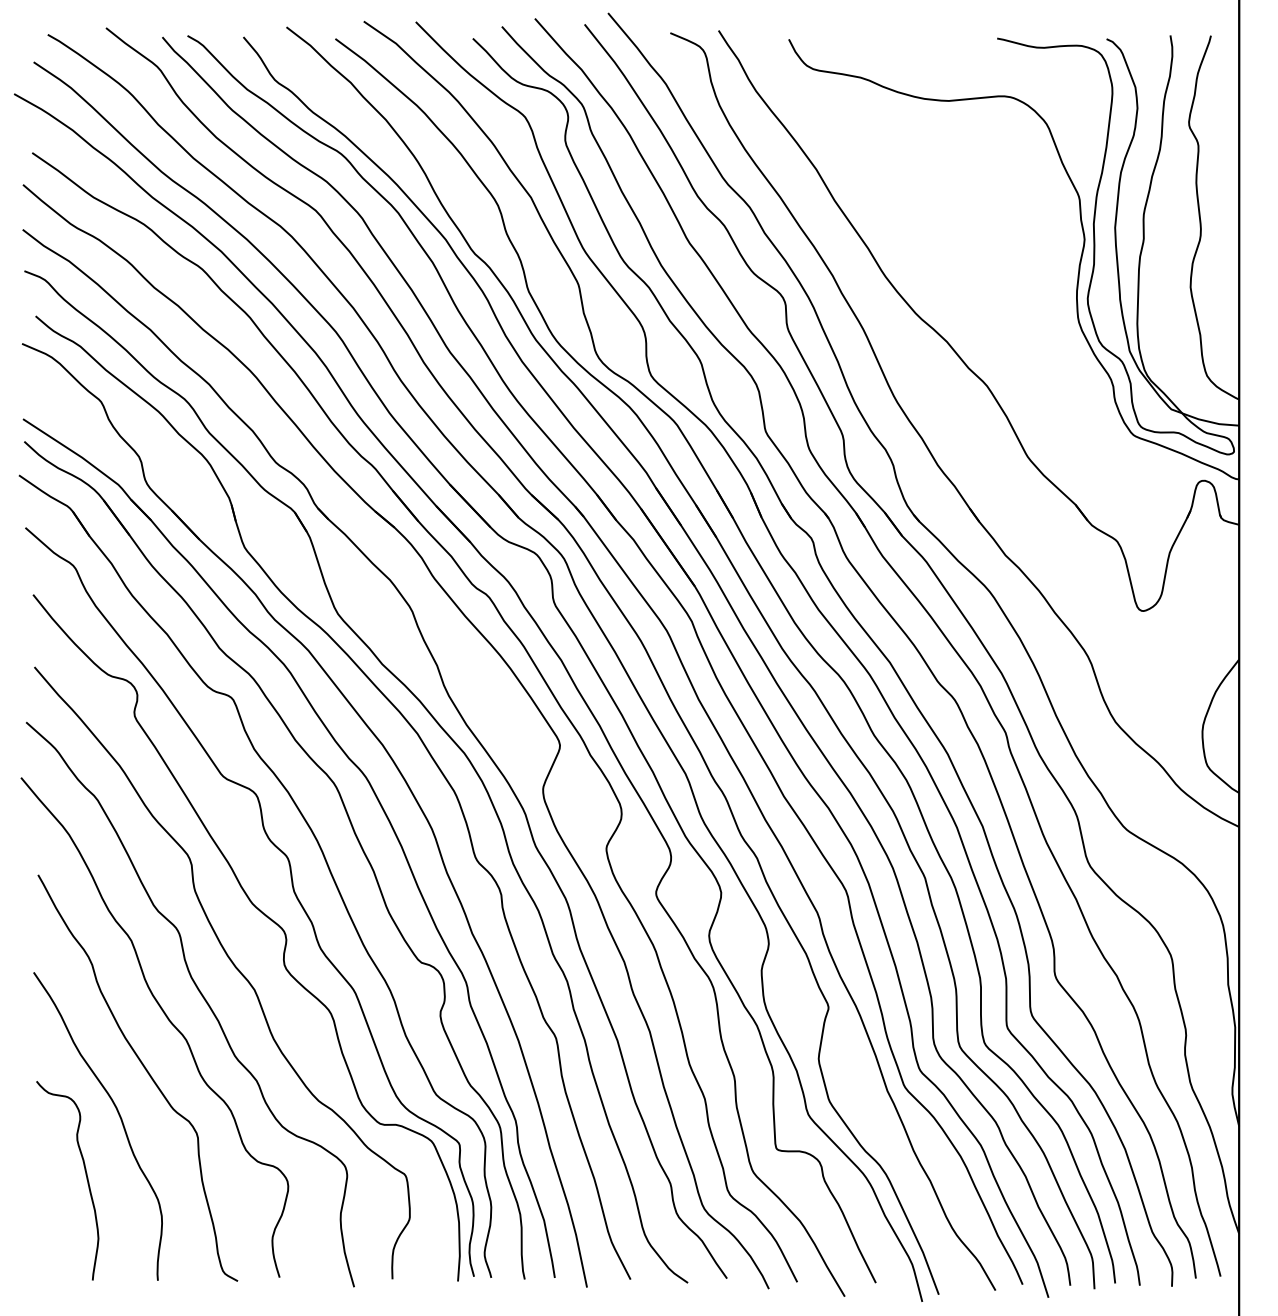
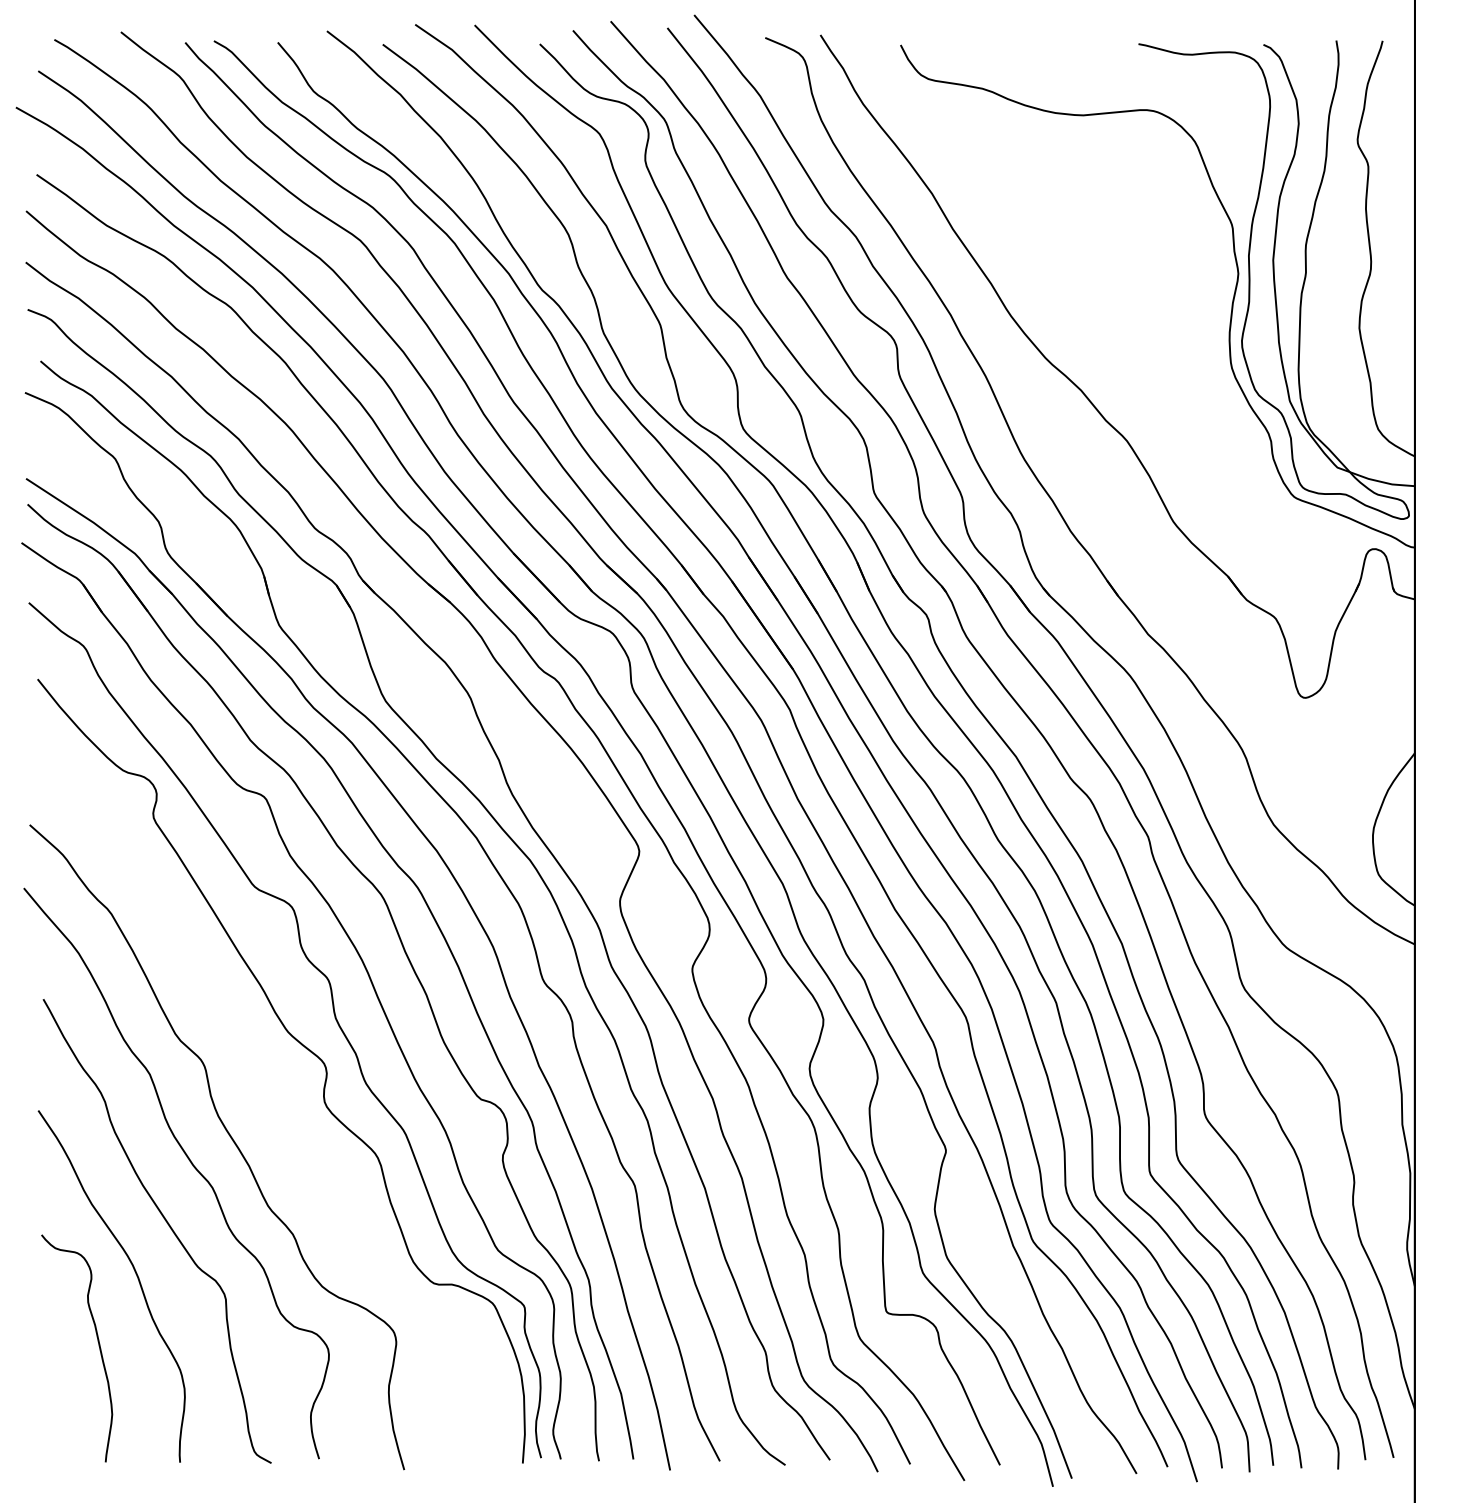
curve: (232, 964) -> (265, 1101), removed

